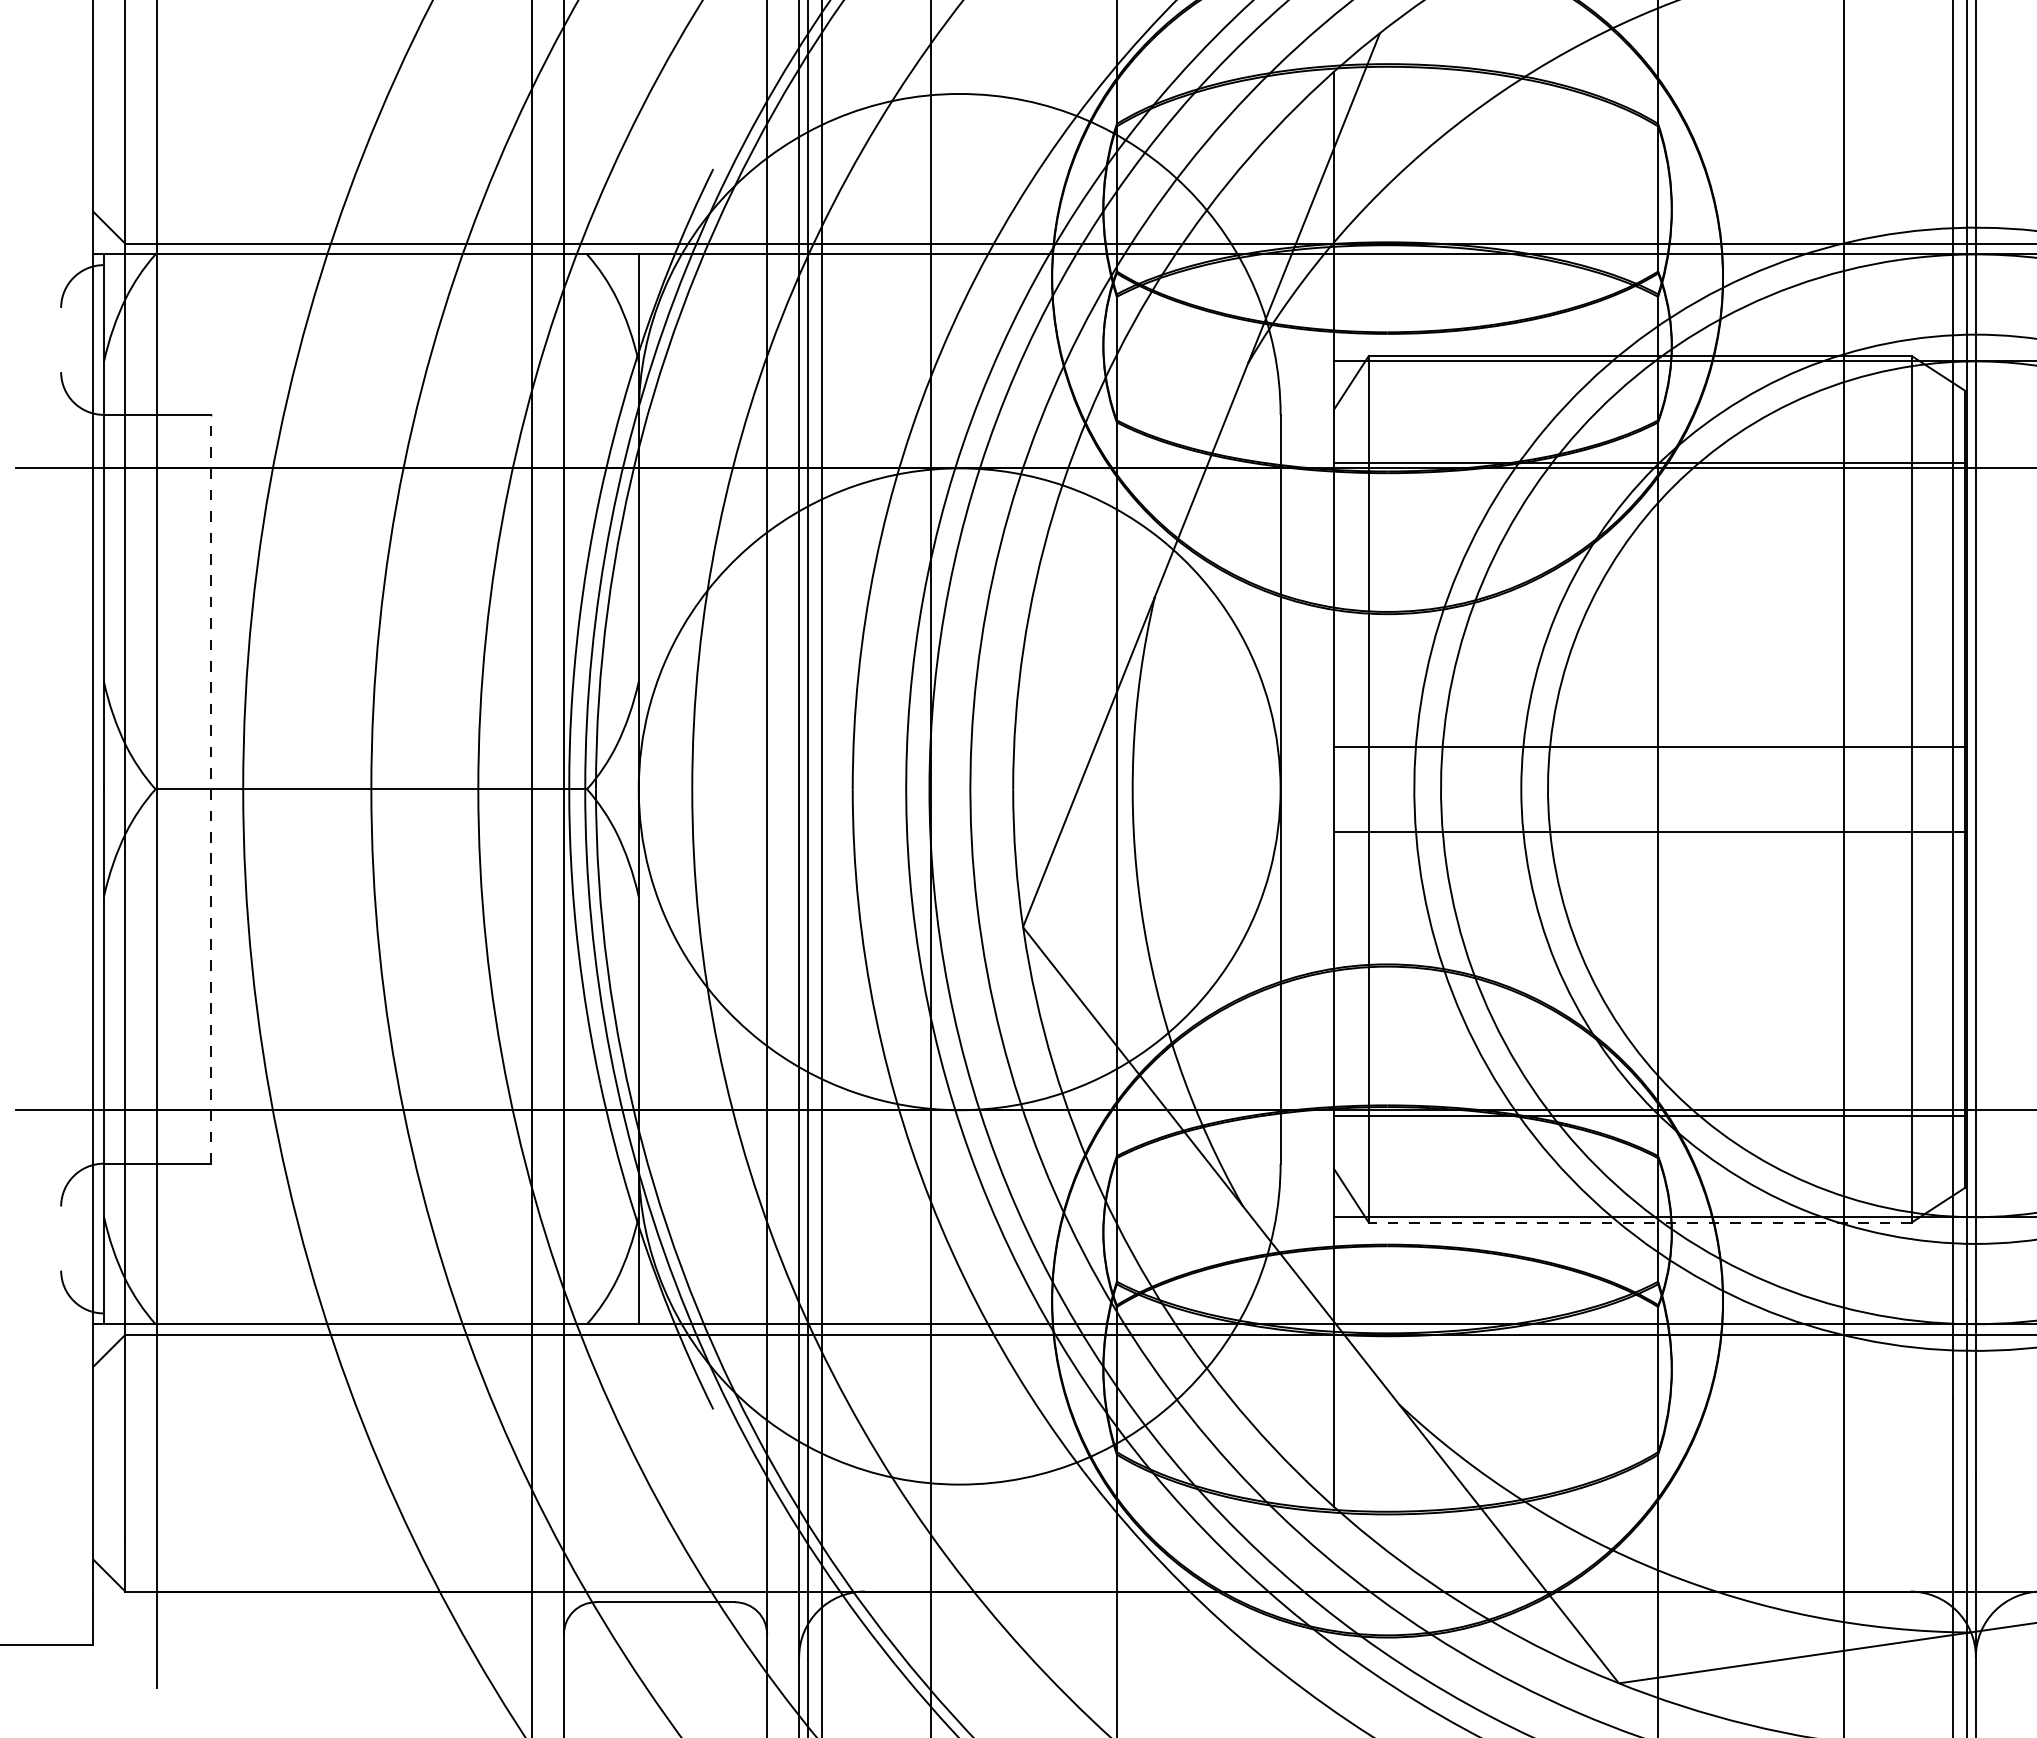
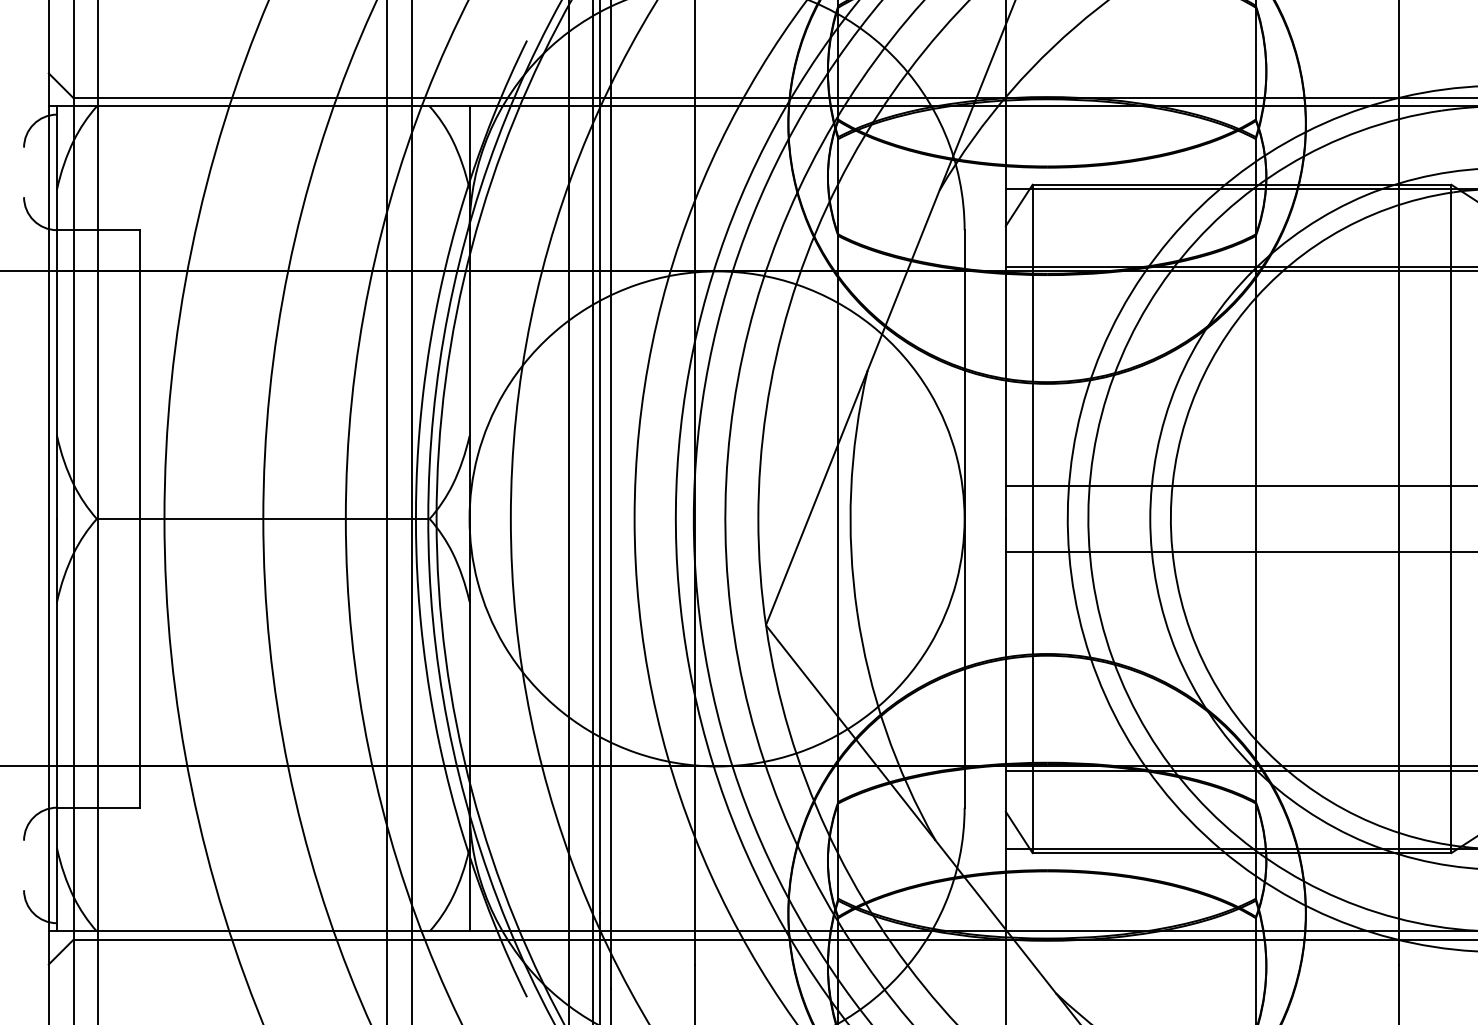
line: (210, 788) -> (139, 518), dashed -> solid
line: (1639, 1222) -> (1241, 853), dashed -> solid

